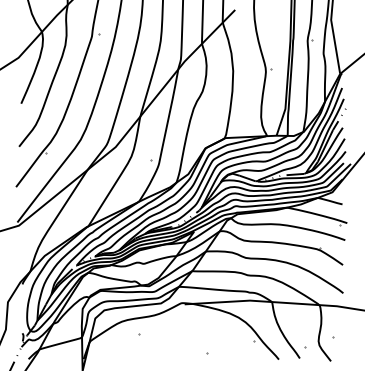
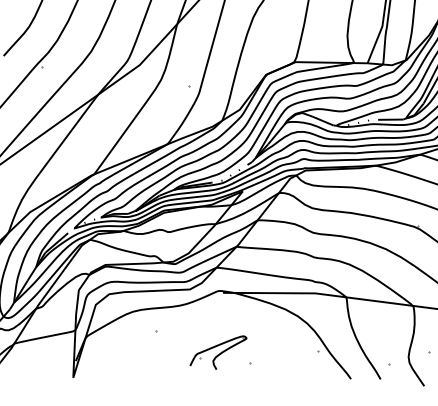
part: (184, 346) -> (219, 352), added

